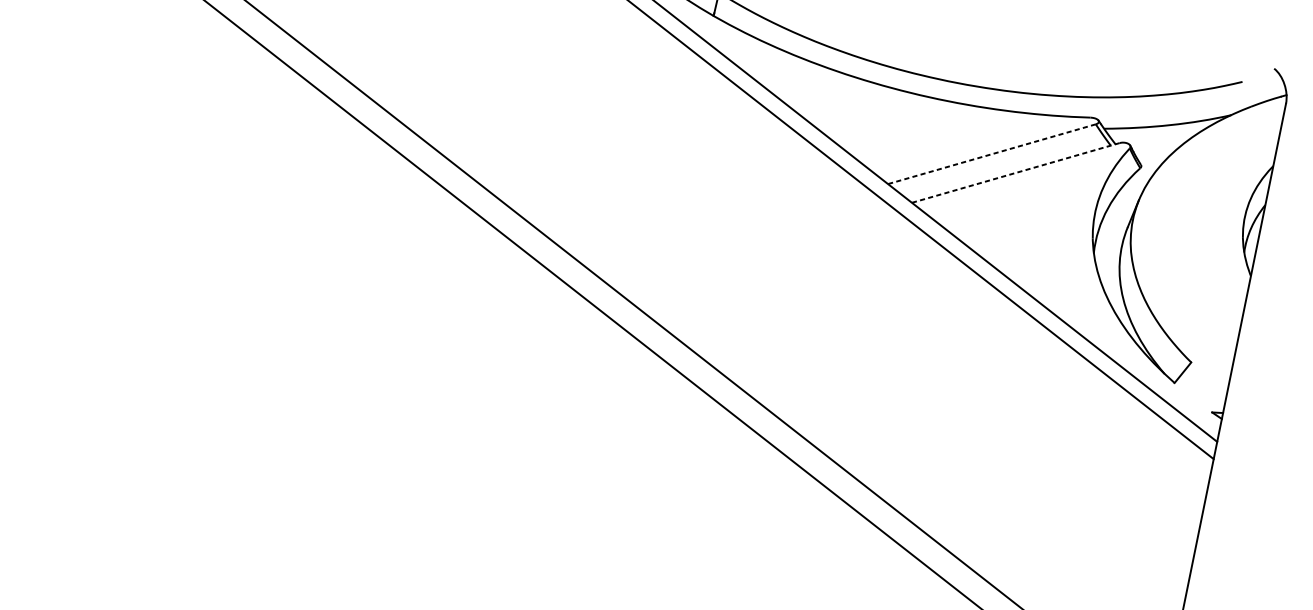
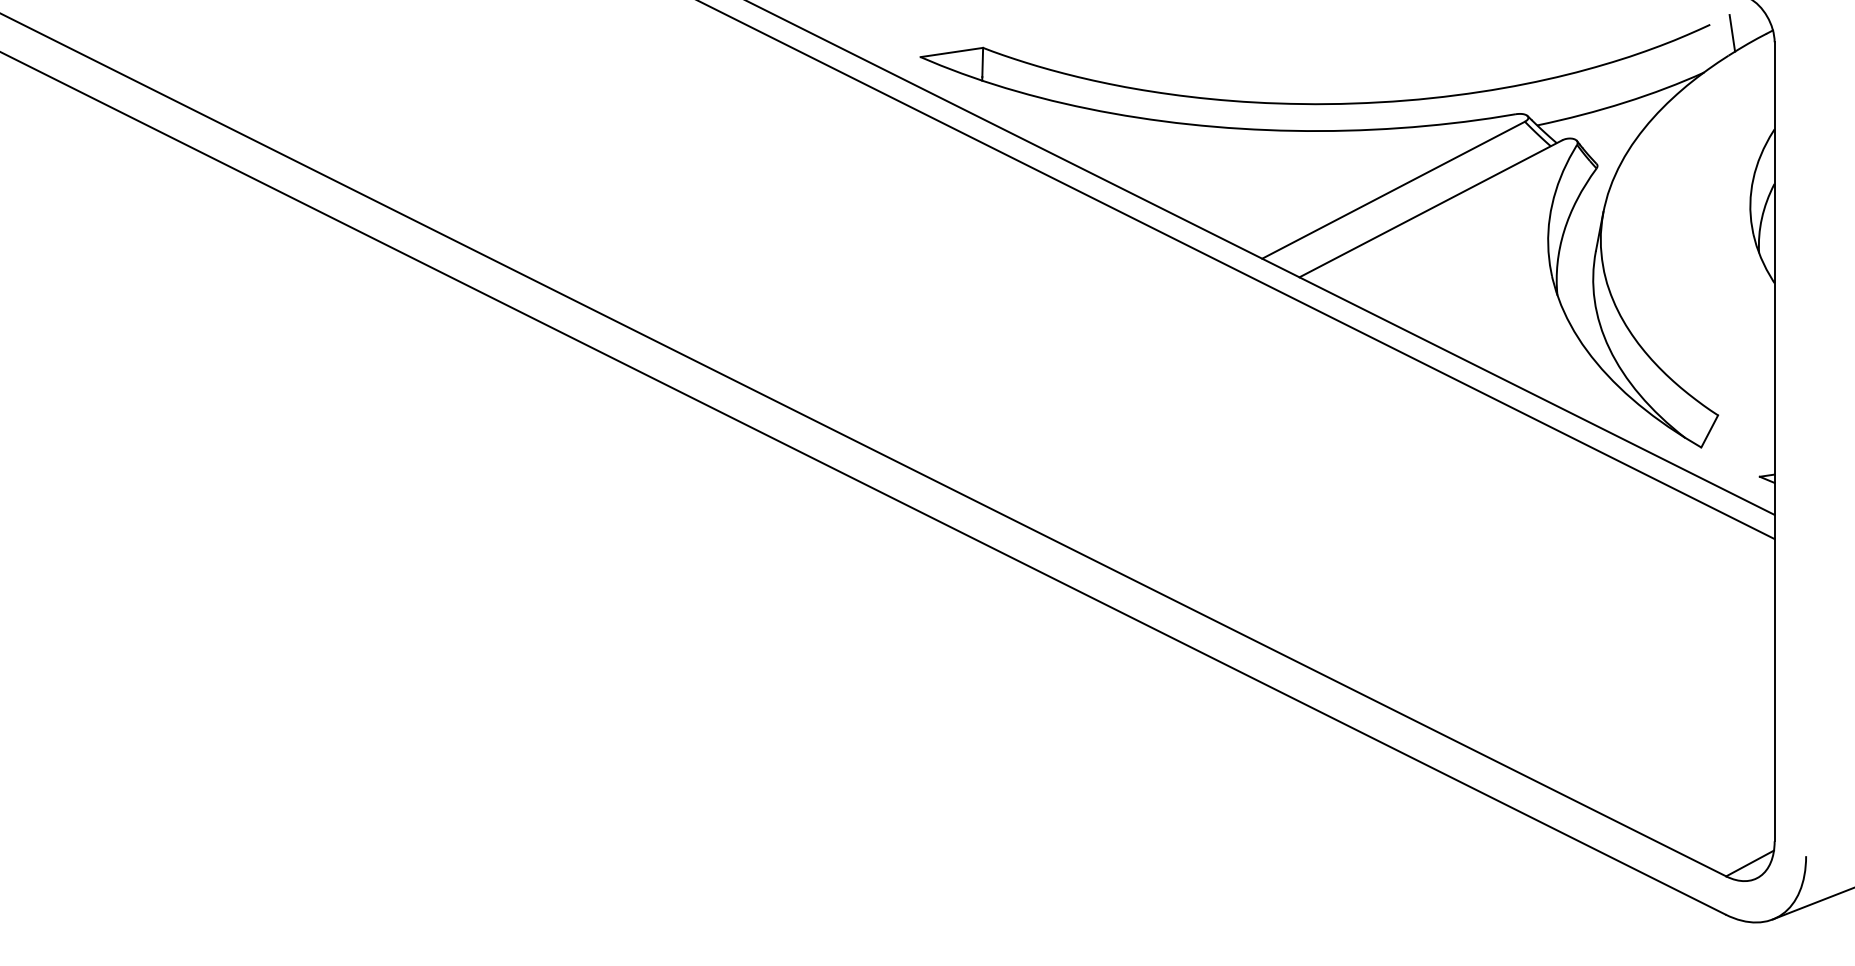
line: (1257, 91) -> (1732, 33), added
line: (991, 154) -> (1393, 190), dashed -> solid
line: (1016, 172) -> (1431, 208), dashed -> solid

